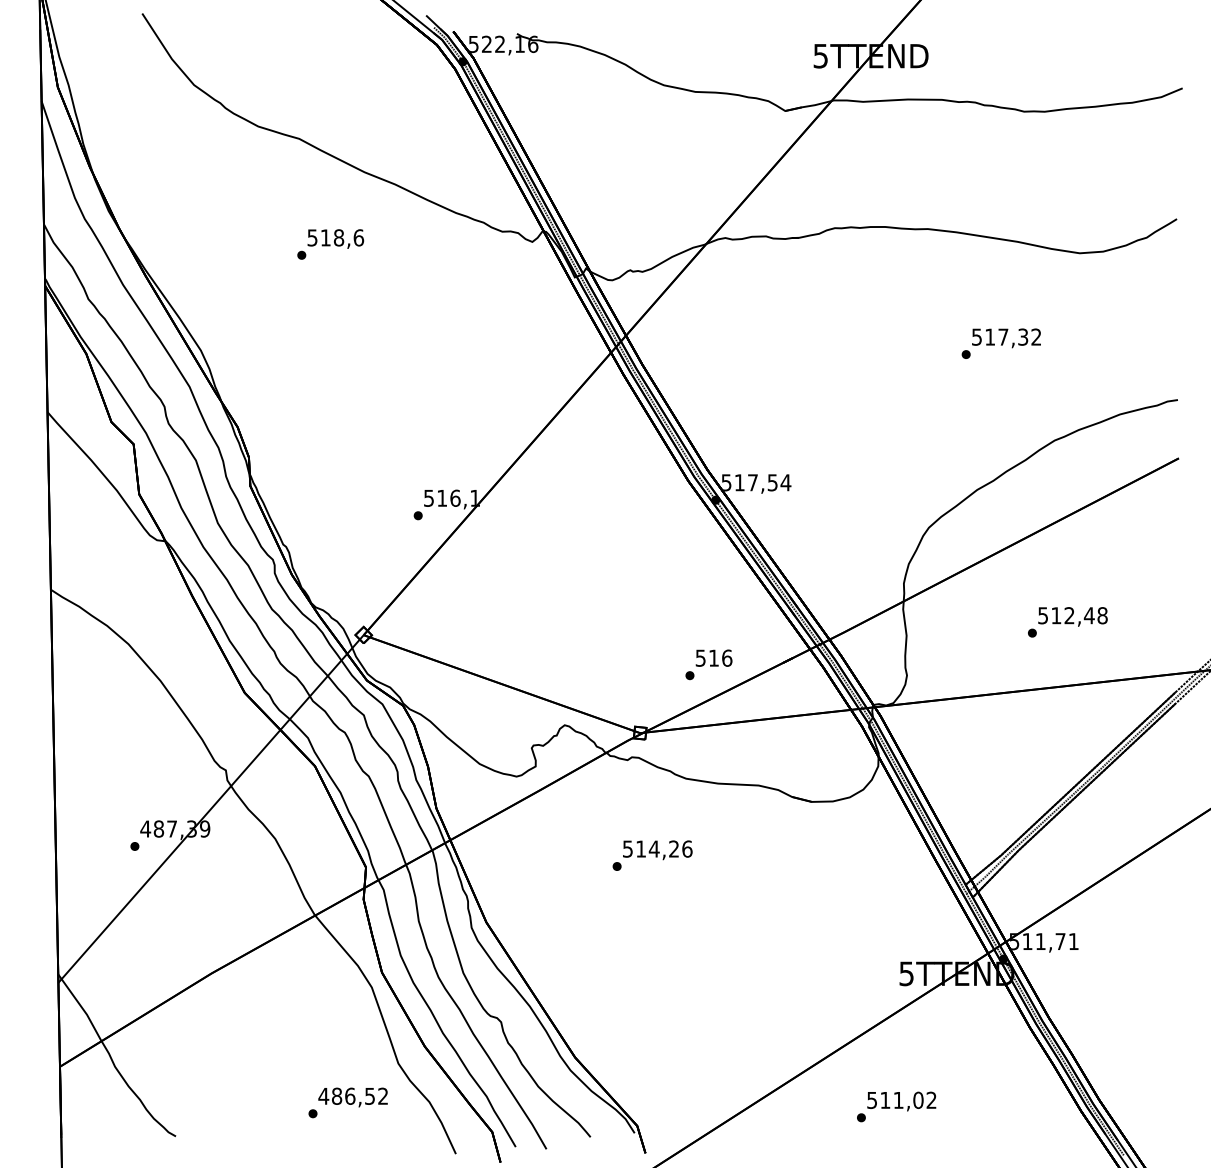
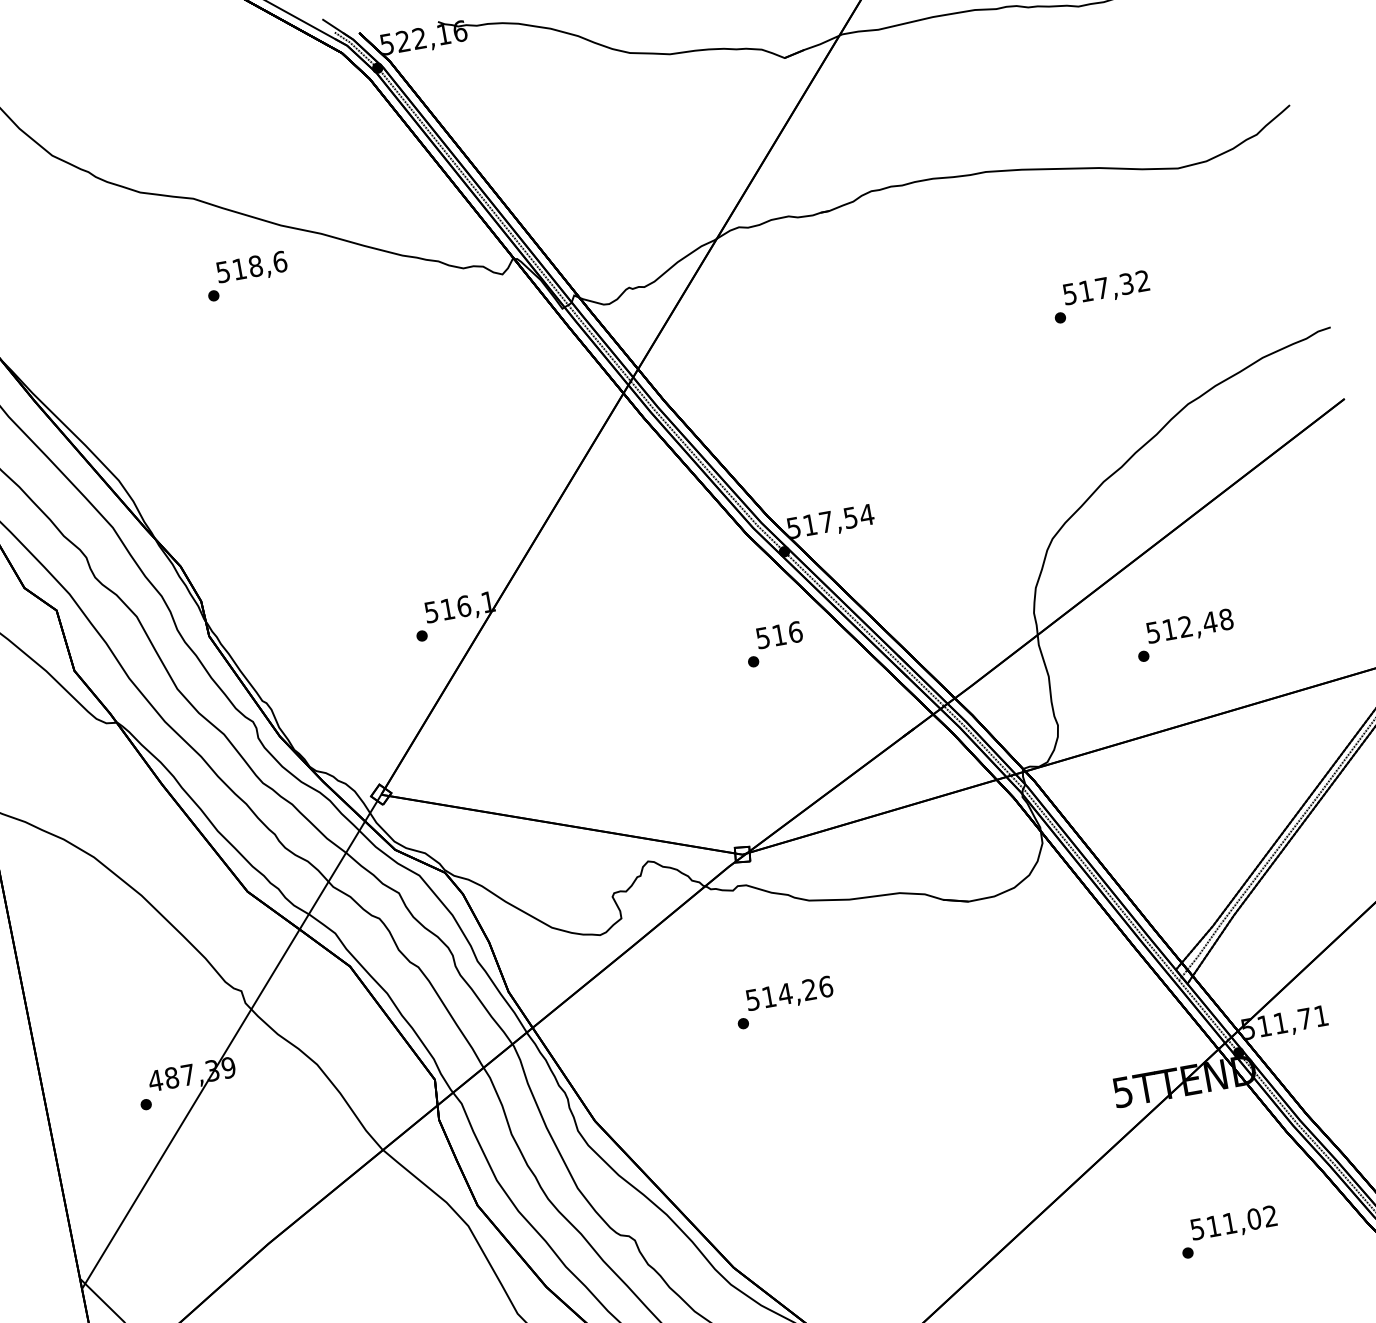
text: (330, 244) -> (246, 276), moved
text: (1067, 622) -> (1184, 635), moved
text: (708, 664) -> (773, 644), moved
text: (896, 1106) -> (1228, 1231), moved

